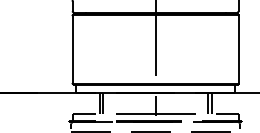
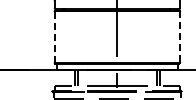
line: (72, 49) -> (54, 37), solid -> dashed
line: (238, 49) -> (179, 37), solid -> dashed

